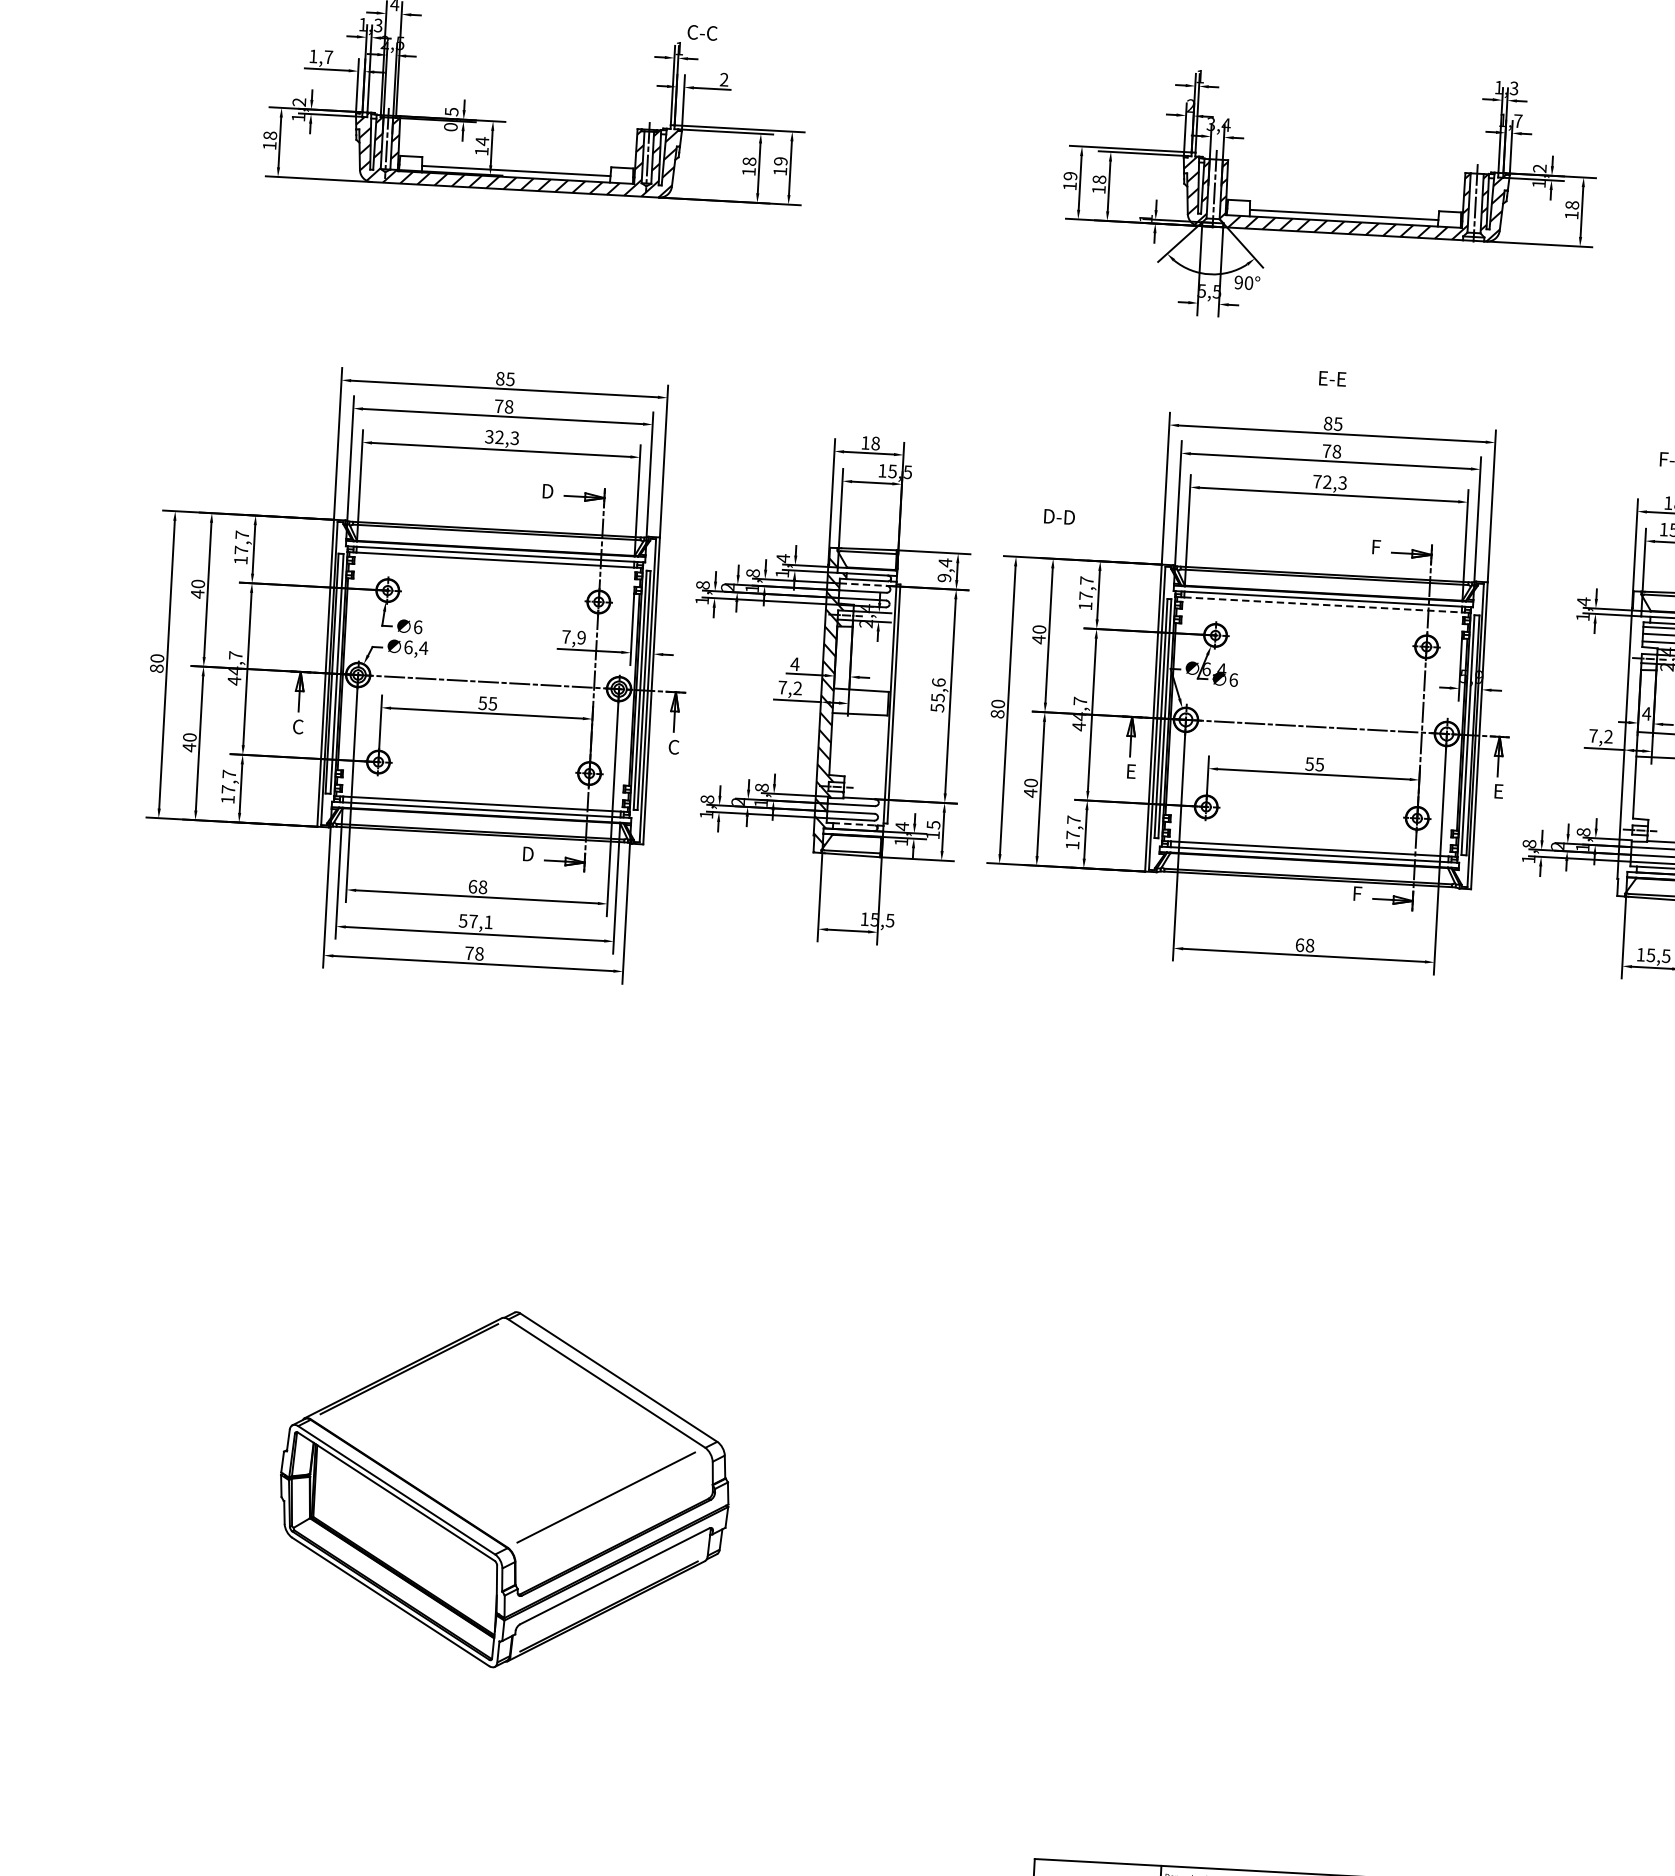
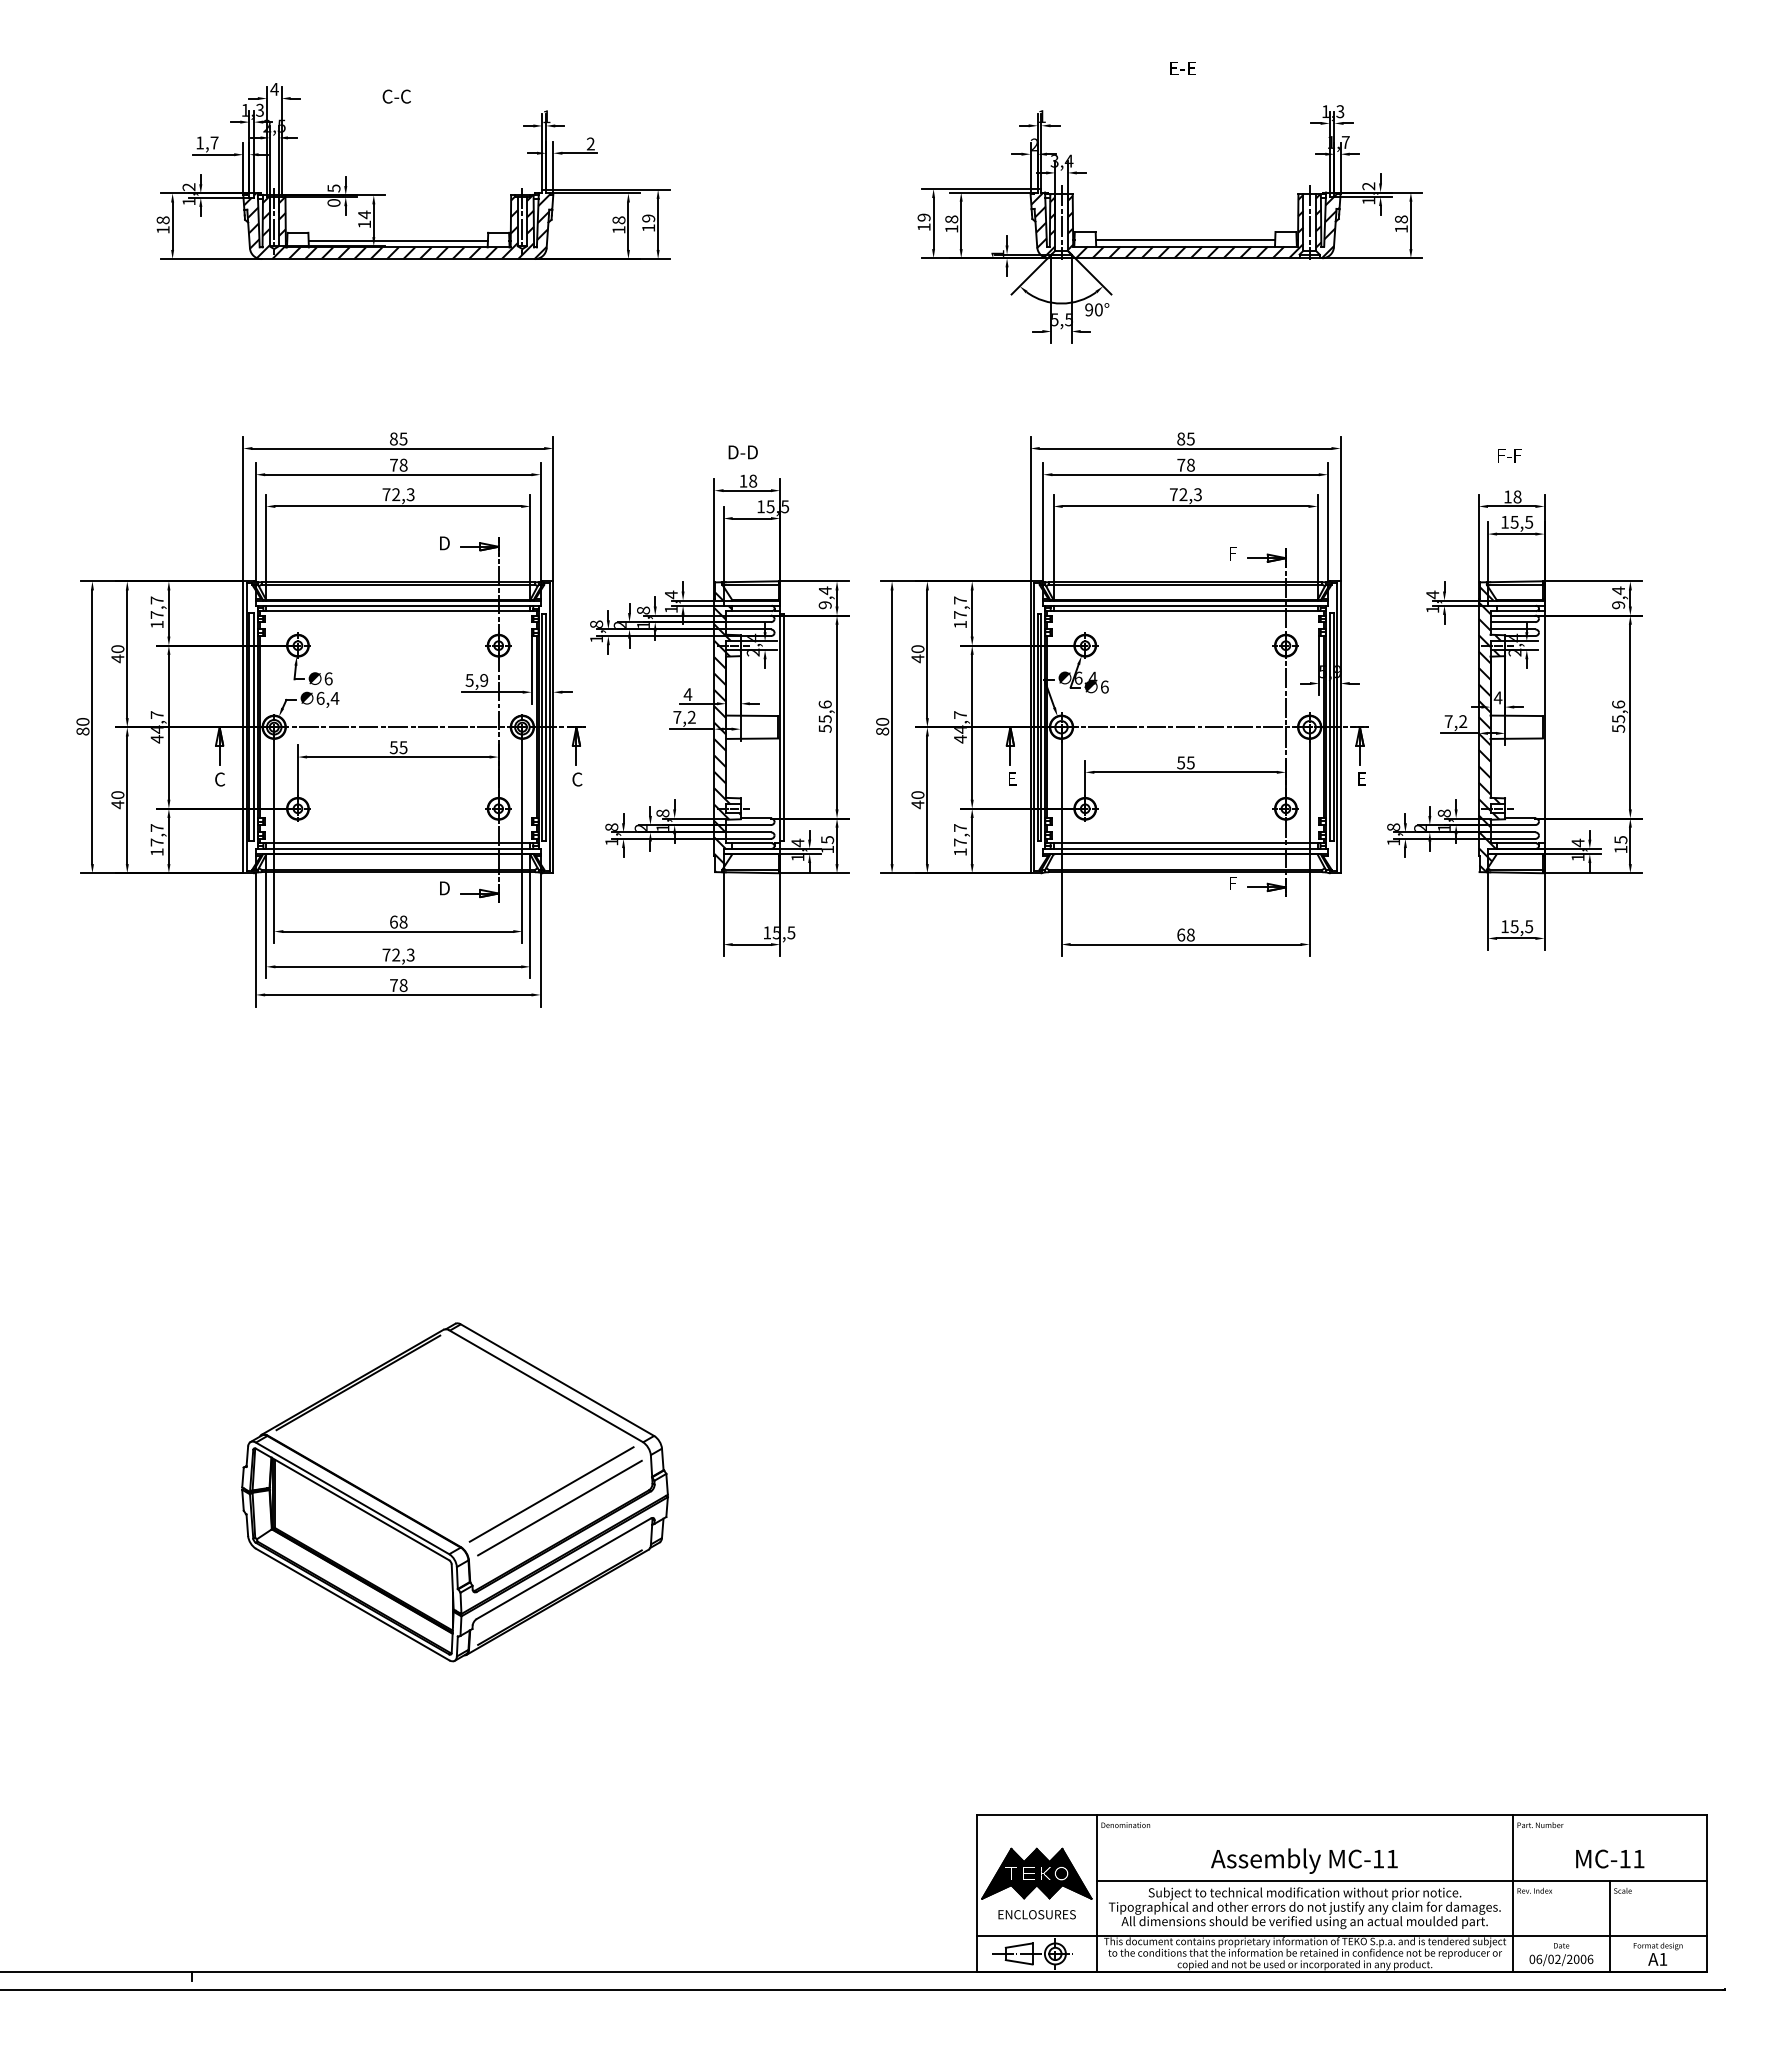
text: (702, 32) -> (396, 96), moved
text: (1332, 378) -> (1182, 68), moved
text: (489, 436) -> (386, 494), 32,3 -> 72,3
text: (1058, 517) -> (742, 452), moved
line: (864, 584) -> (749, 615), dashed -> solid
line: (1323, 605) -> (1186, 611), dashed -> solid
text: (566, 636) -> (469, 680), 7,9 -> 5,9
hatch: (1635, 746) -> (1489, 729), added
line: (854, 824) -> (752, 843), dashed -> solid
text: (475, 921) -> (398, 954), 57,1 -> 72,3
line: (613, 1511) -> (559, 1507), added

